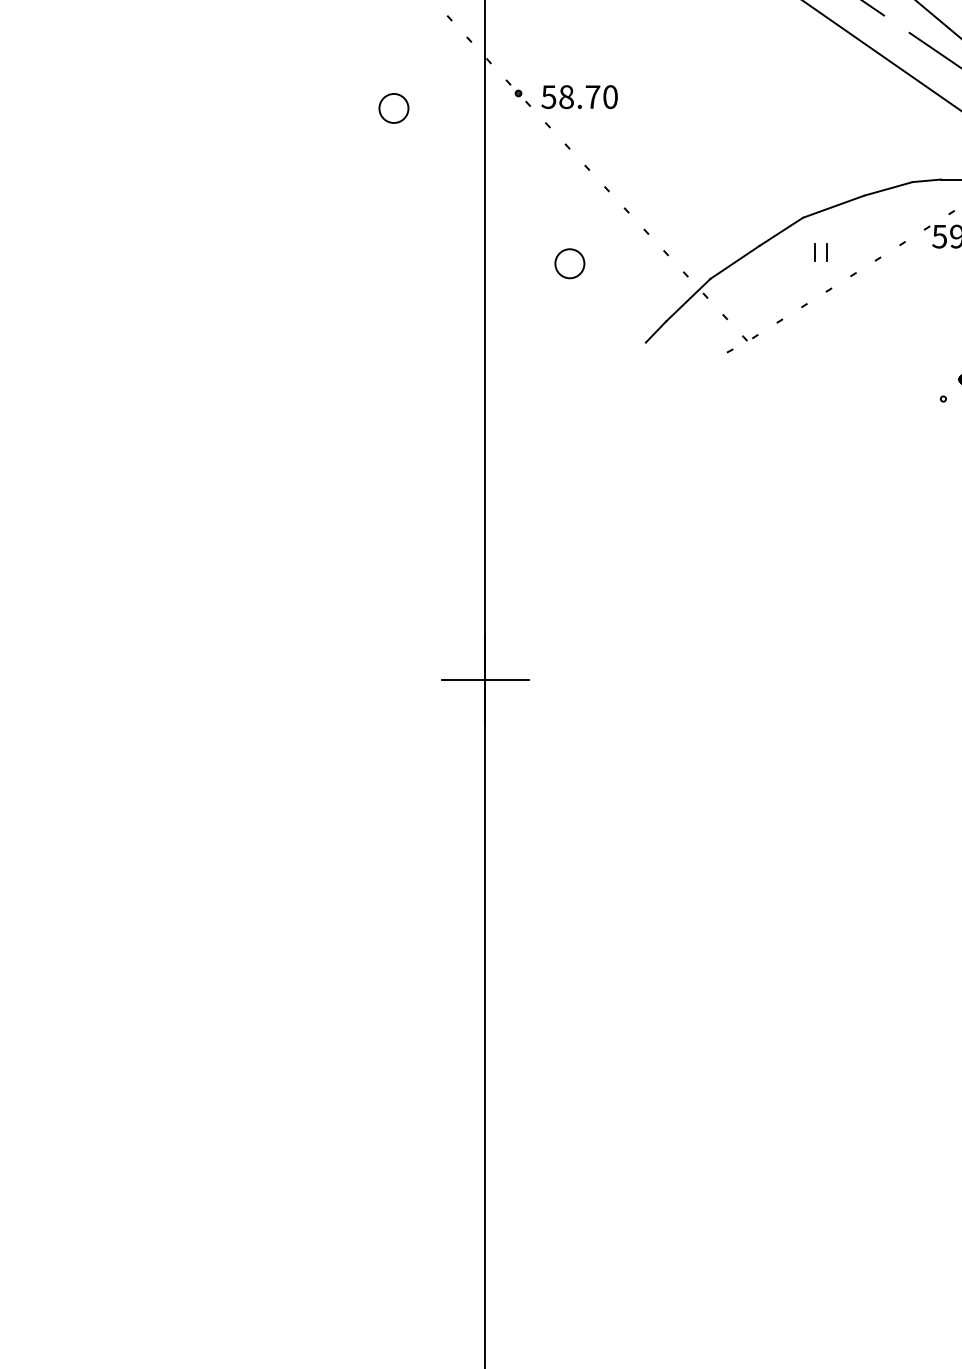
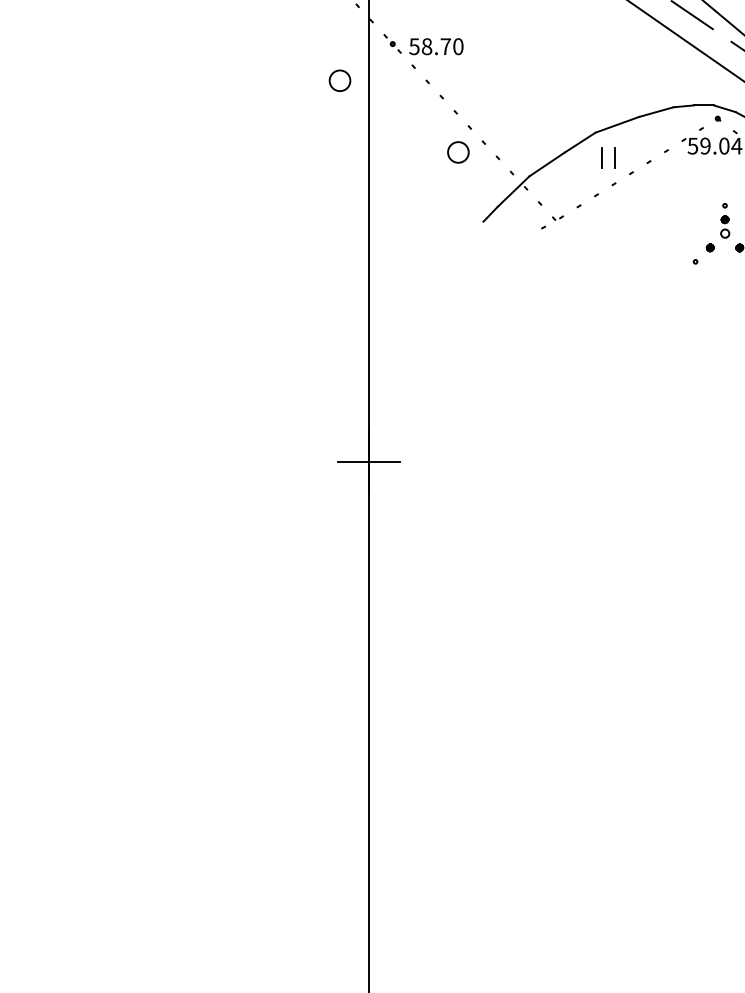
part: (393, 108) -> (339, 80), moved
part: (821, 252) -> (608, 157), size x1.6
part: (570, 263) -> (458, 152), moved

